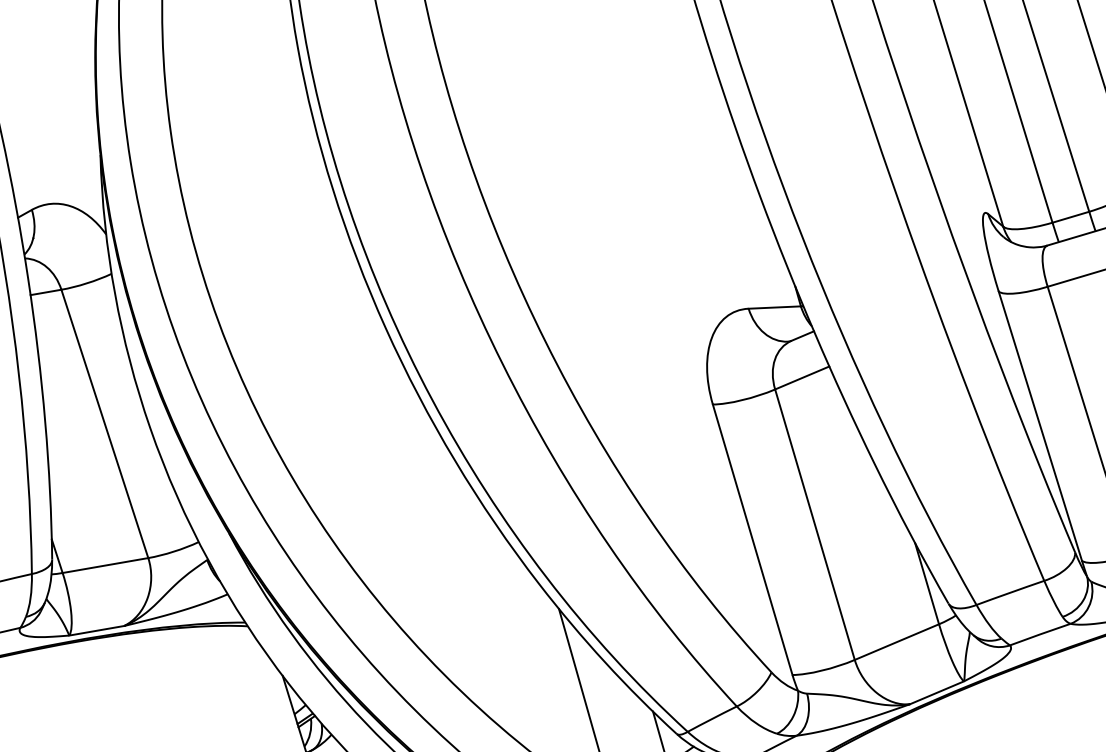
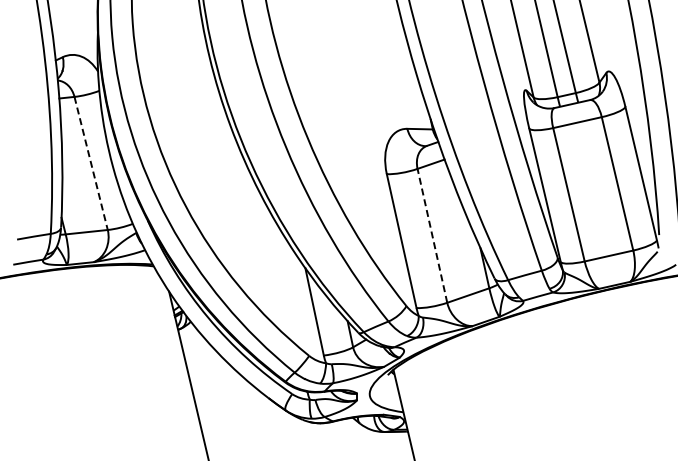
line: (105, 423) -> (91, 163), solid -> dashed
line: (815, 523) -> (432, 235), solid -> dashed

